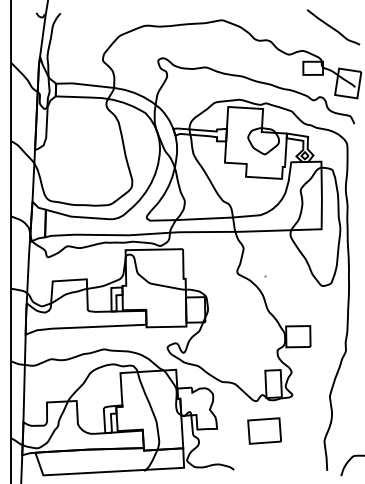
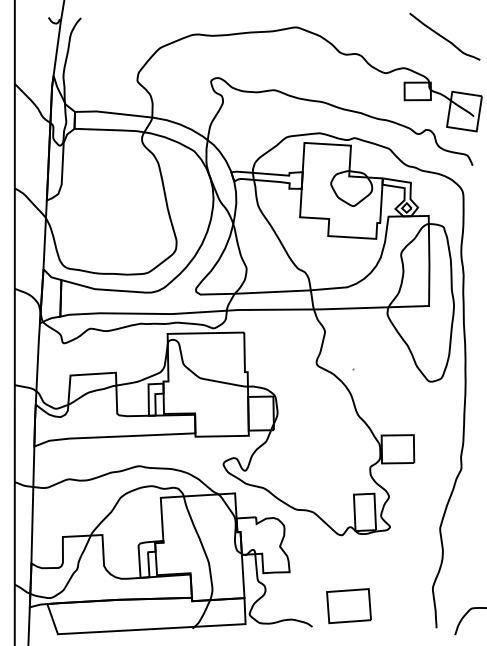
part: (264, 431) -> (348, 606), moved

